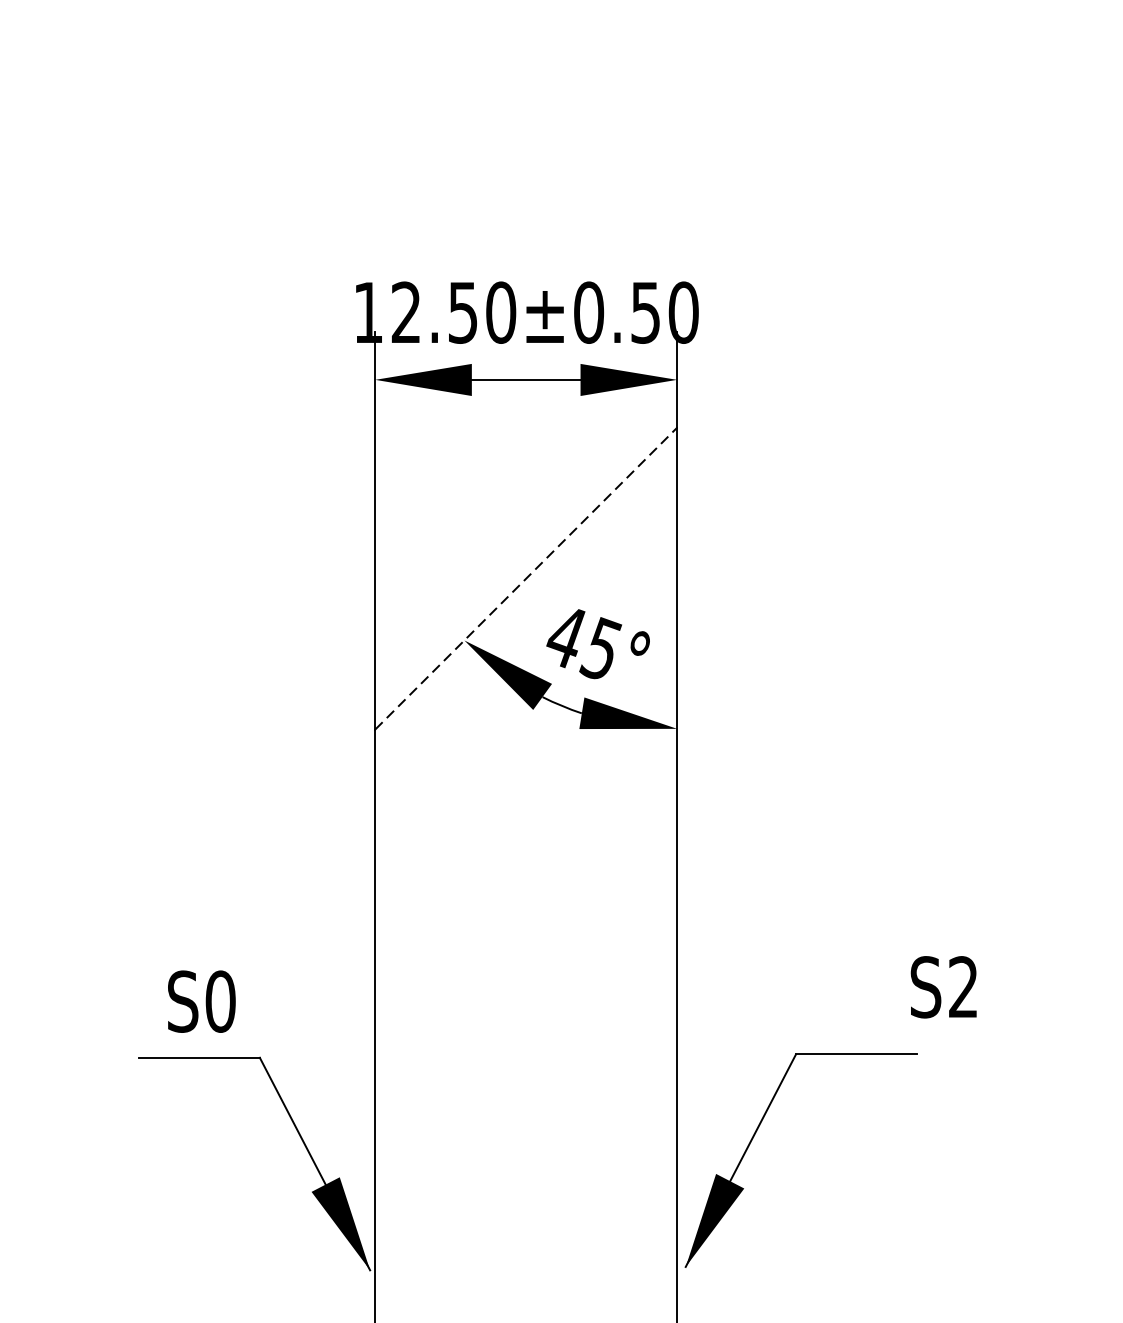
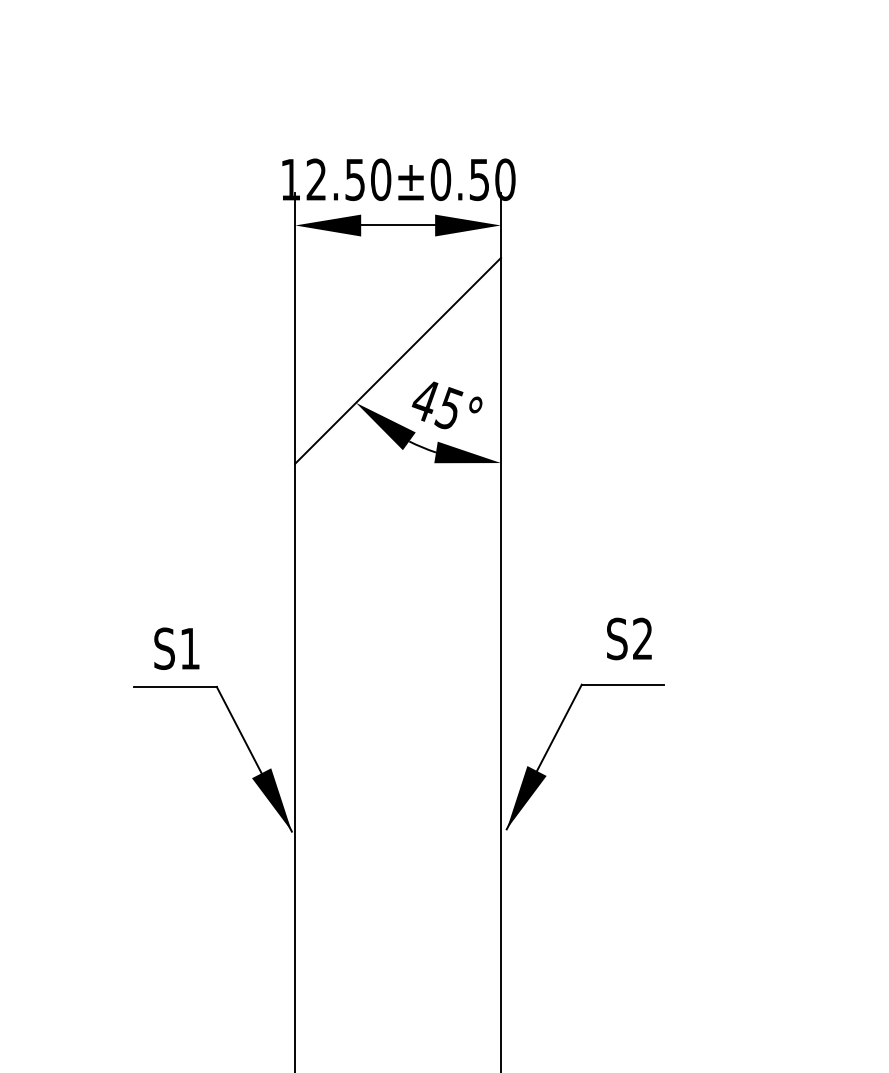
line: (526, 578) -> (398, 360), dashed -> solid
text: (943, 986) -> (629, 638), moved
text: (221, 1001) -> (190, 648), S0 -> S1

